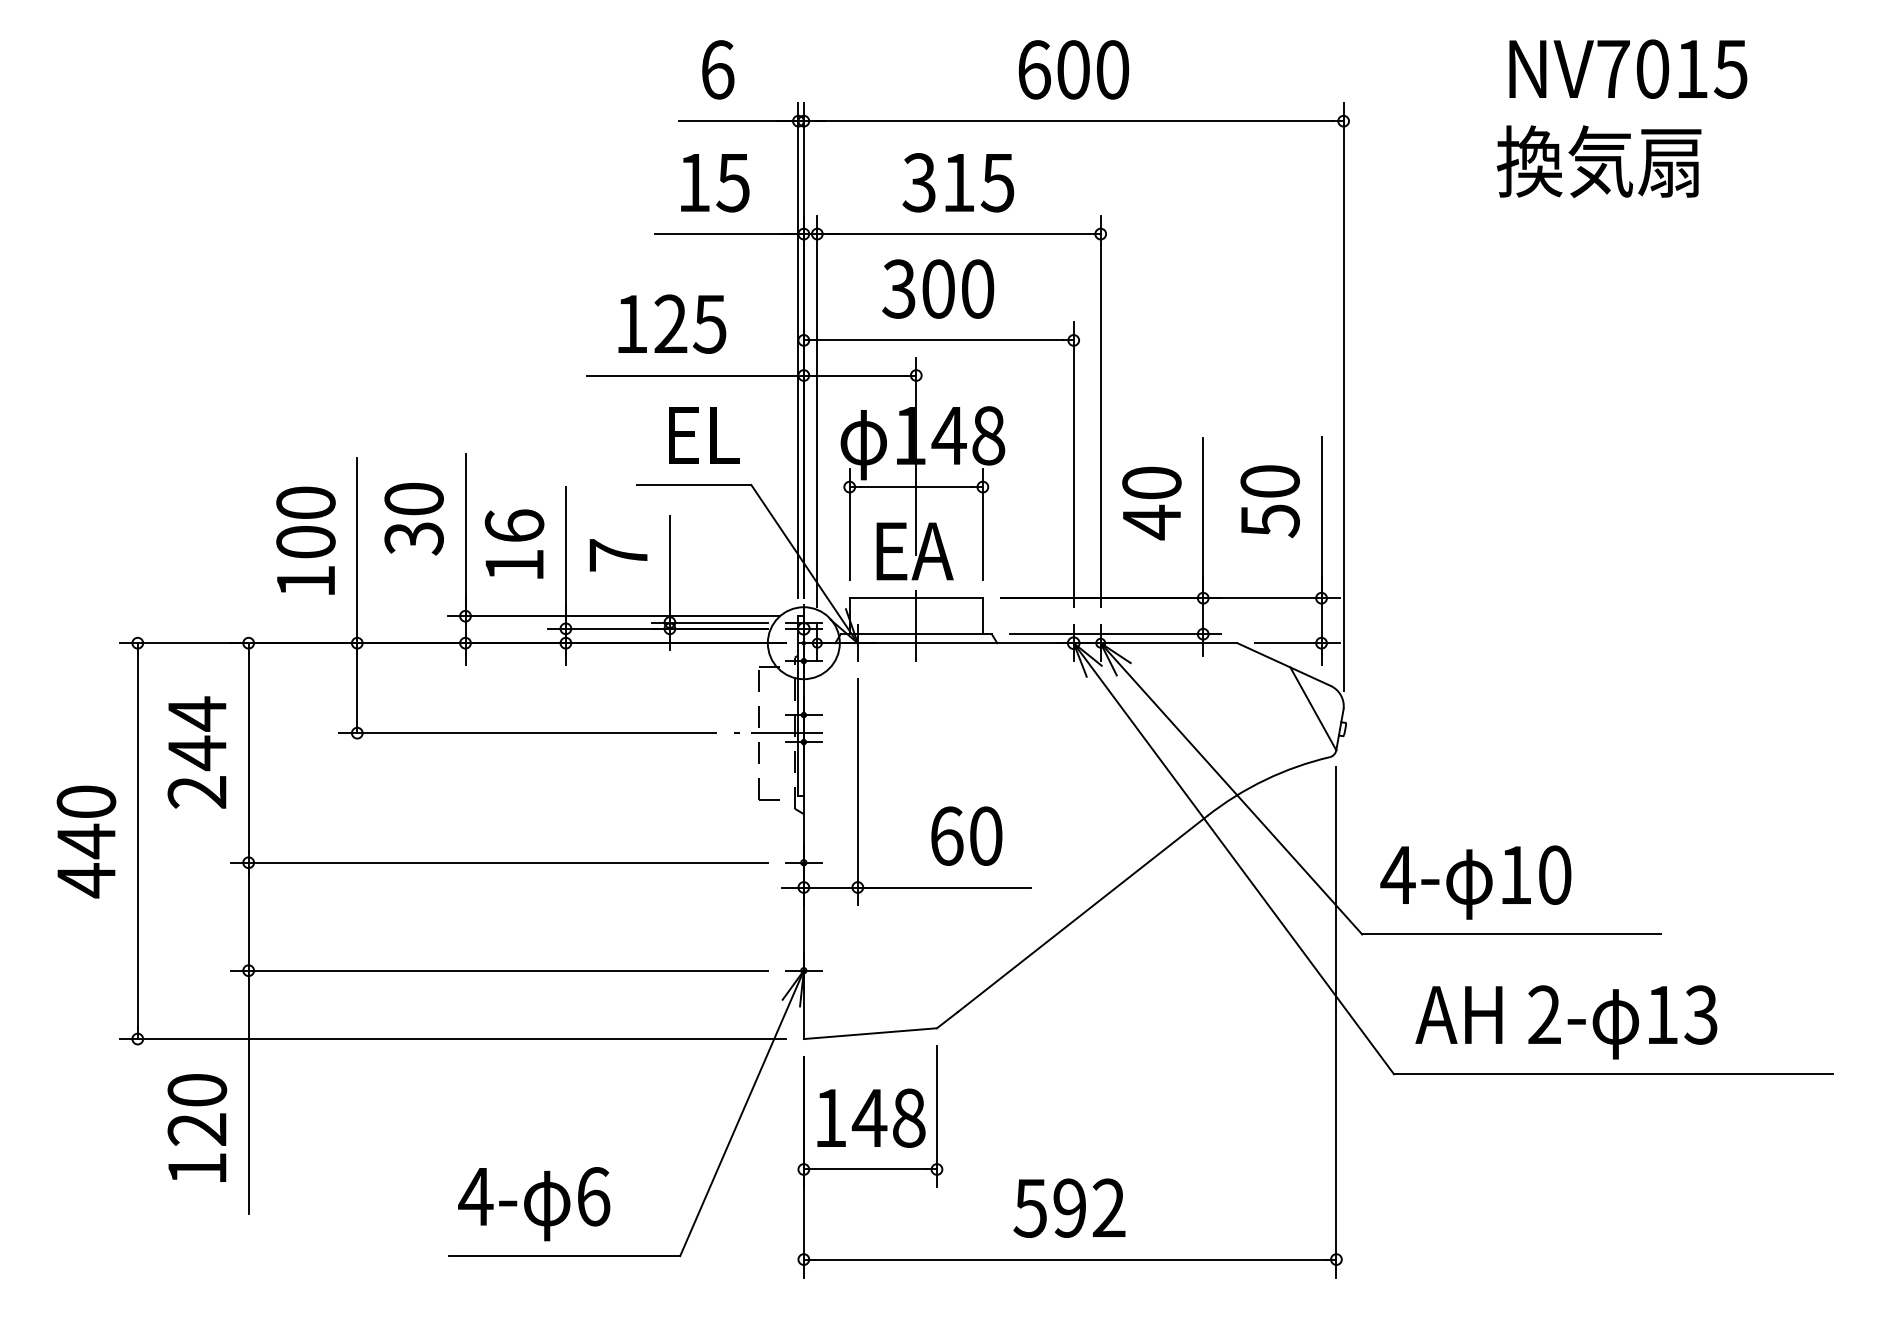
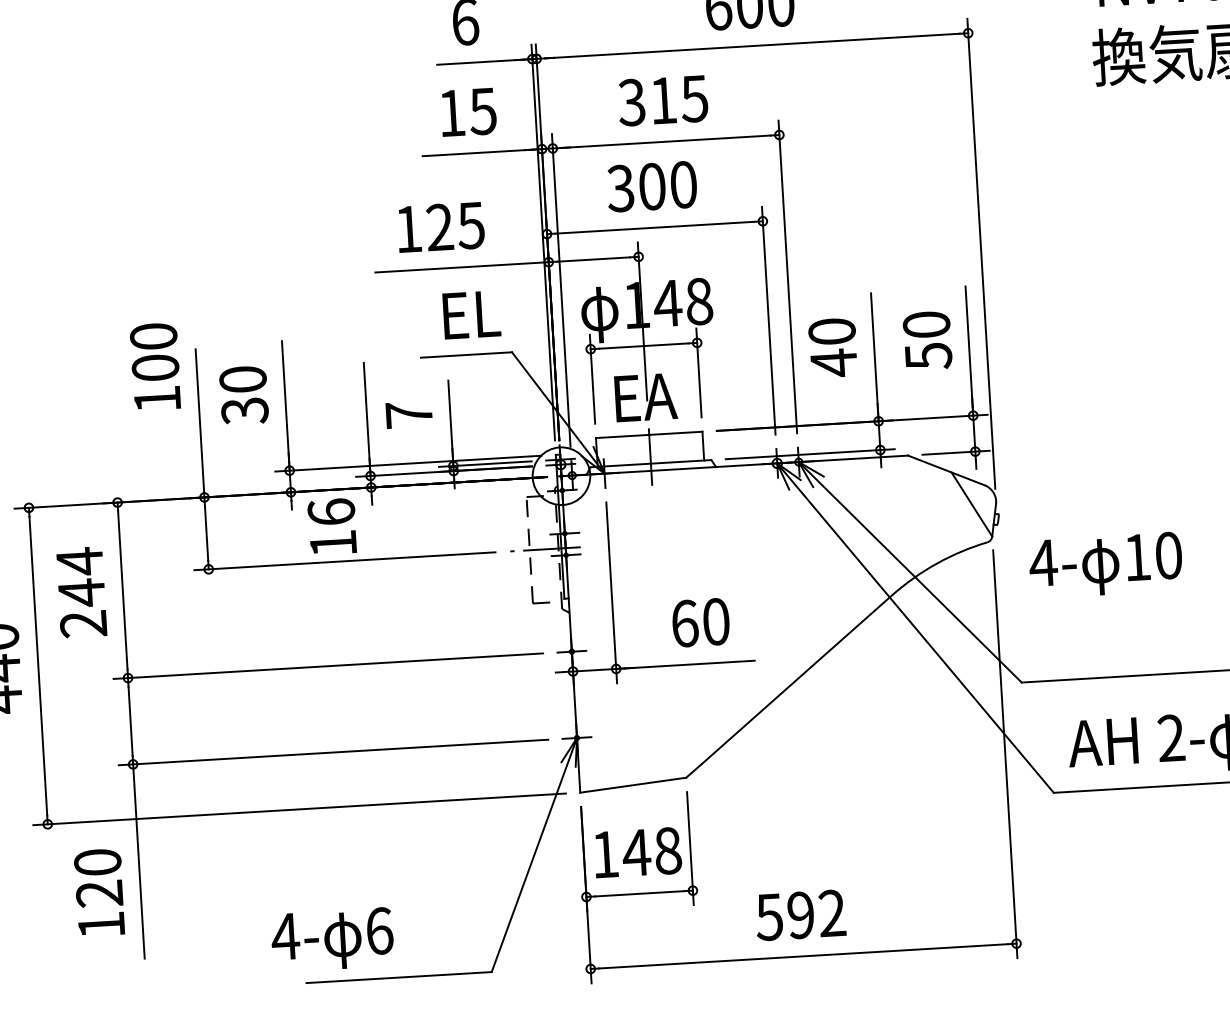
text: (305, 540) -> (155, 366), moved
text: (514, 543) -> (332, 526), moved
text: (1475, 882) -> (1105, 565), moved
text: (534, 1204) -> (332, 940), moved

